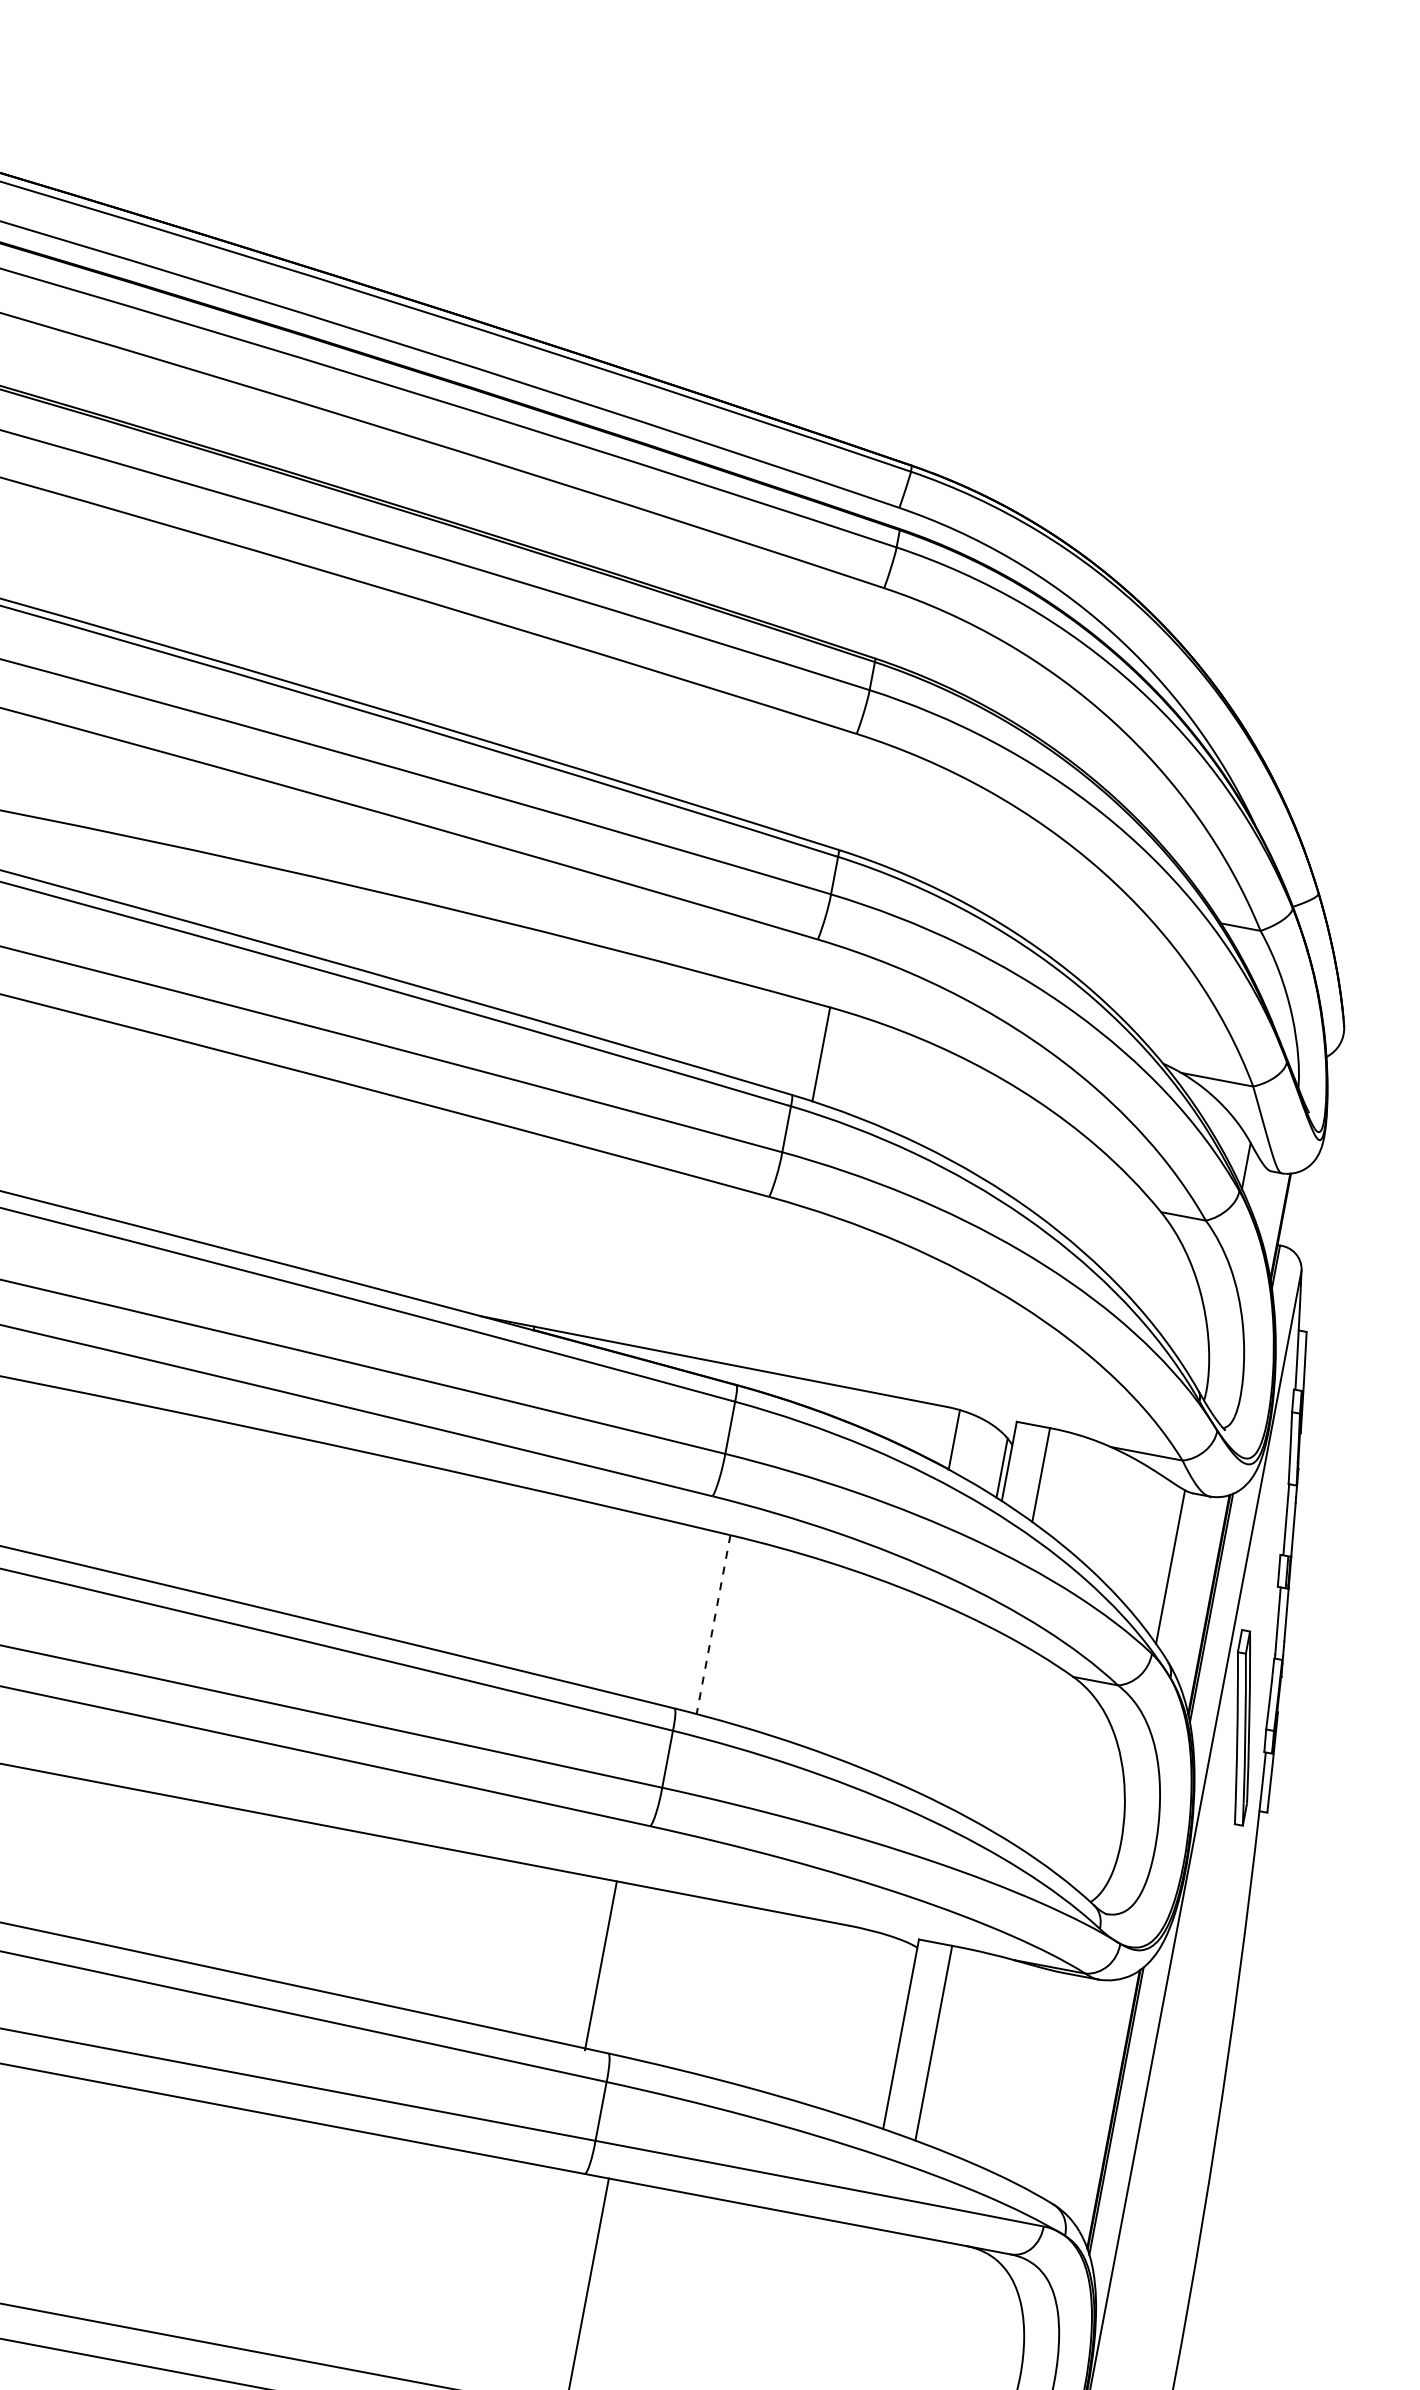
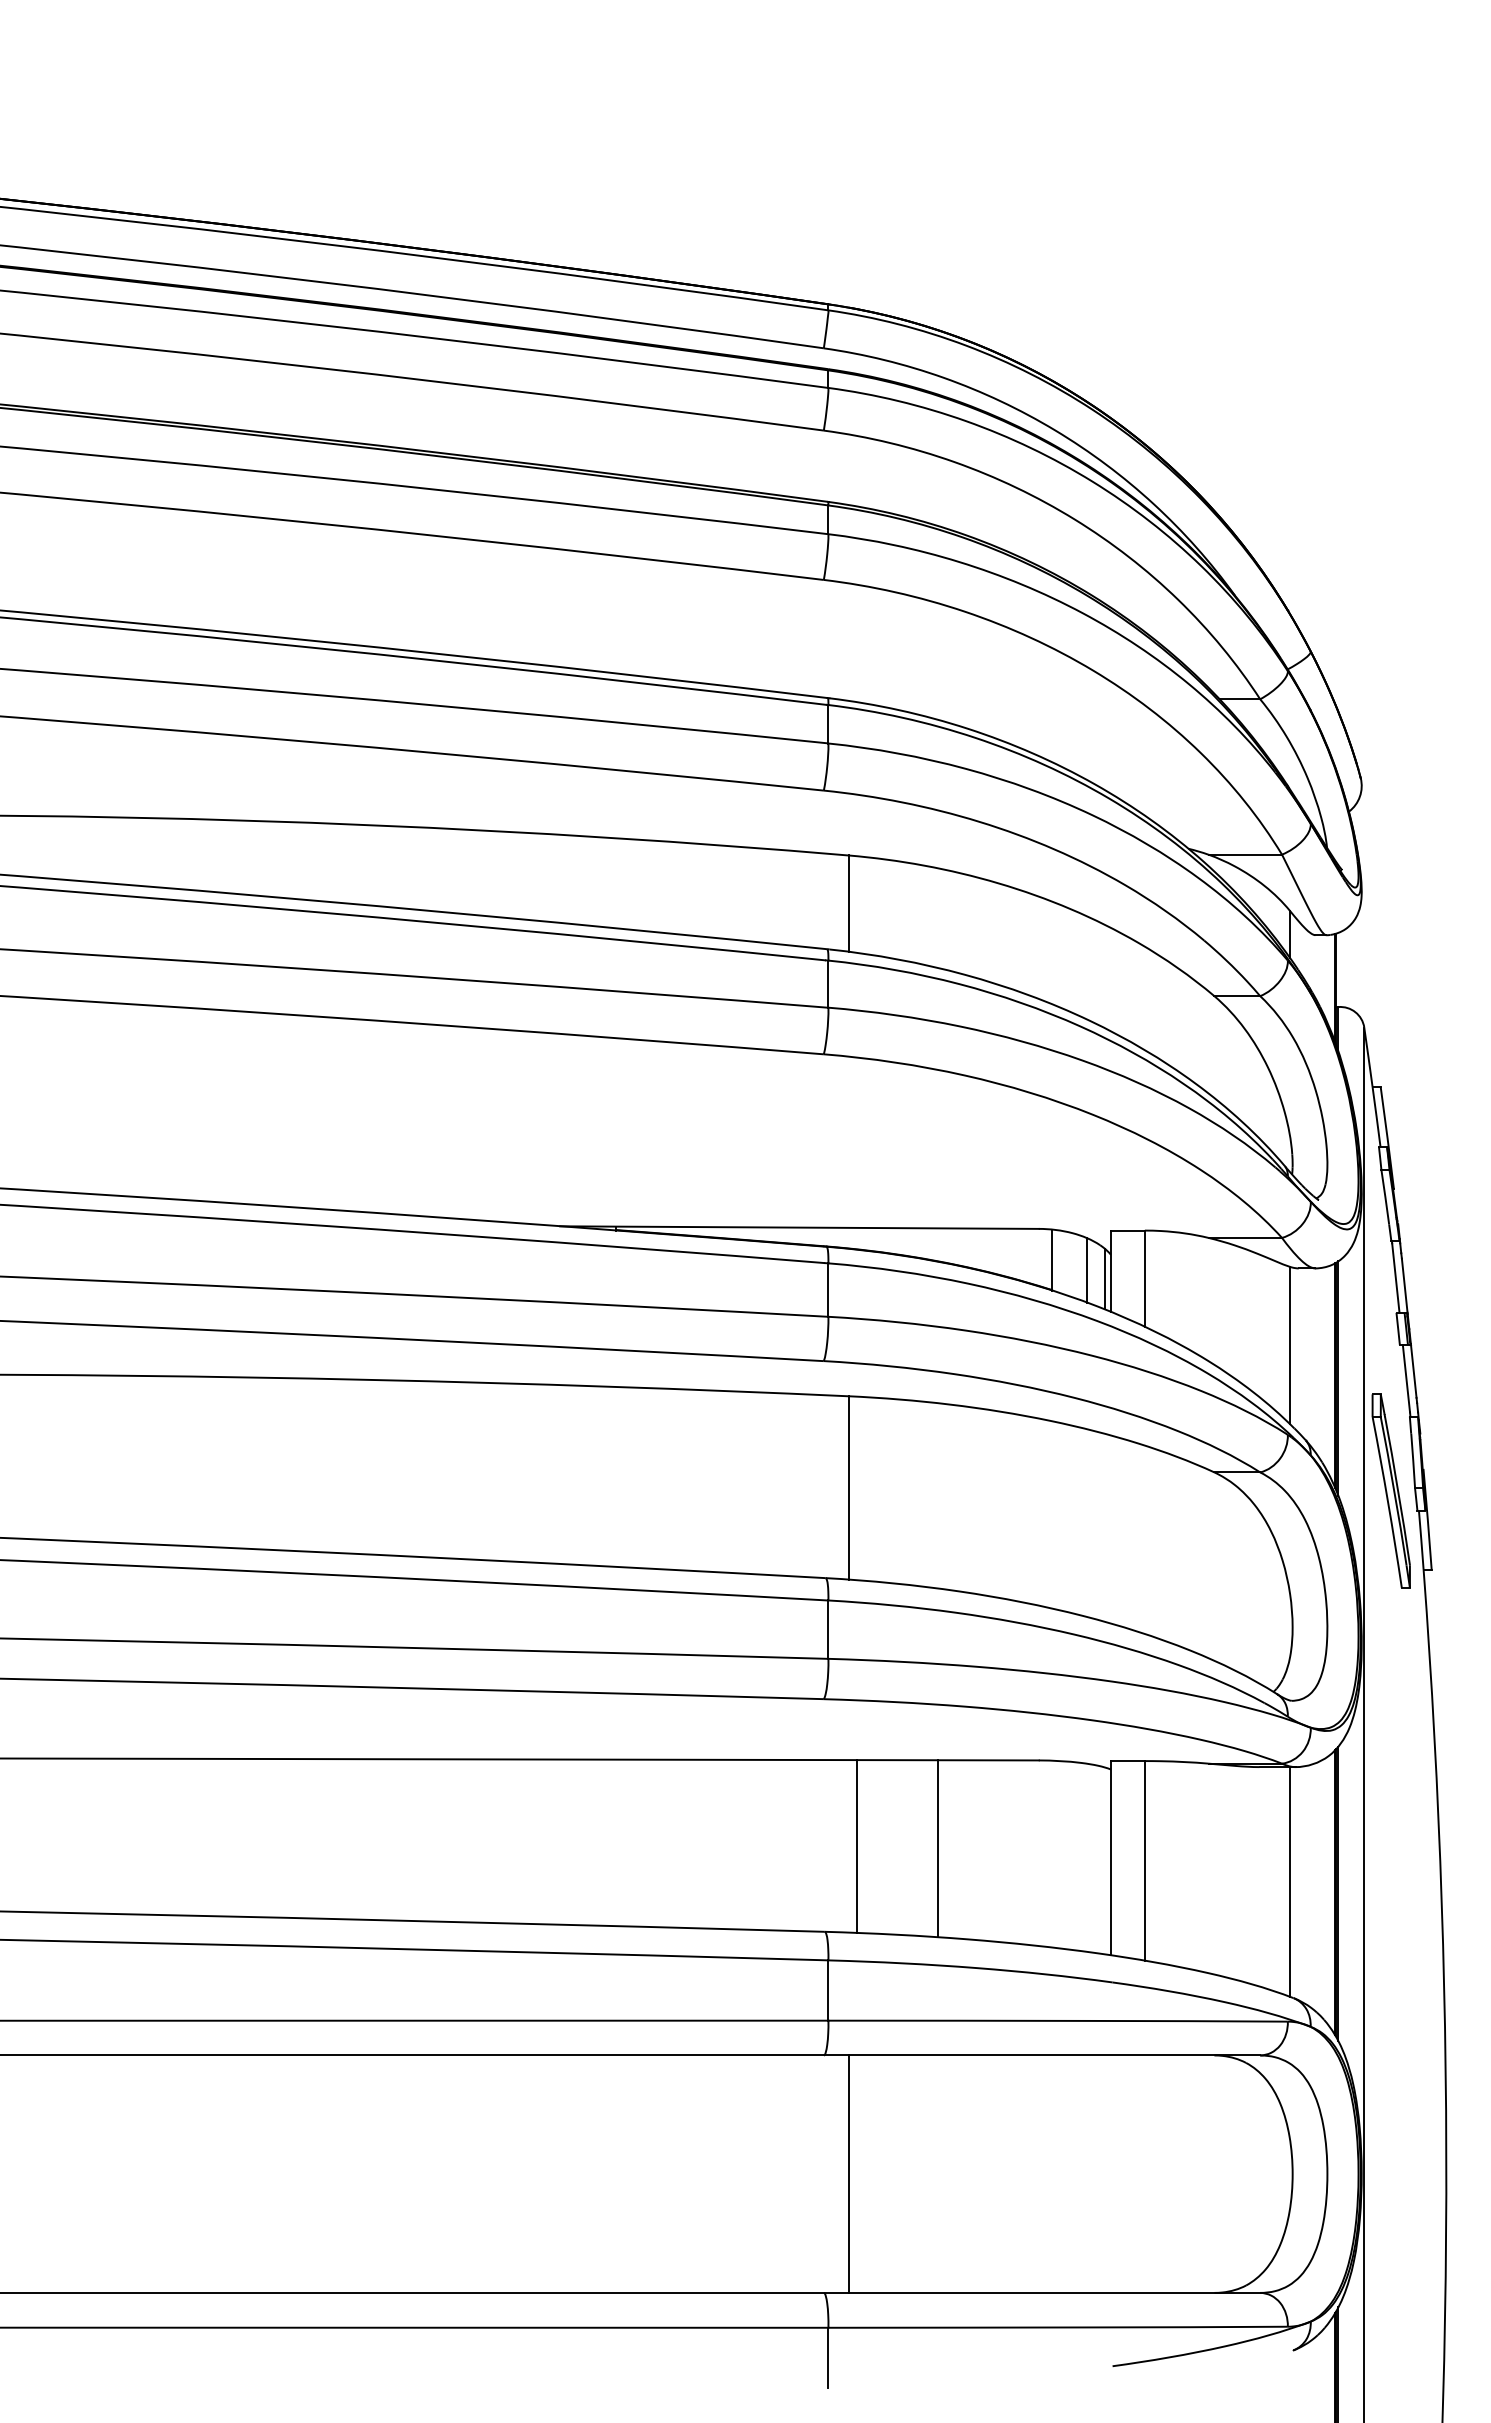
line: (986, 1456) -> (1087, 1270), added
line: (713, 1624) -> (848, 1487), dashed -> solid
line: (601, 1965) -> (857, 1846), moved
line: (733, 1992) -> (937, 1848), added
line: (1072, 2090) -> (1290, 1881), added

